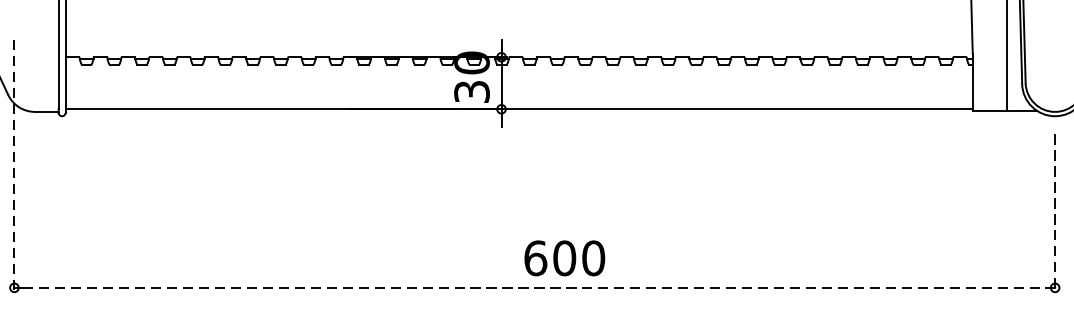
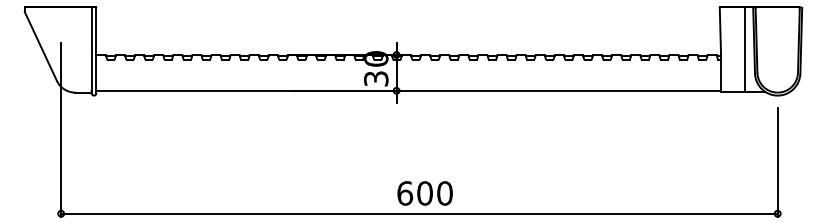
line: (14, 166) -> (61, 130), dashed -> solid
line: (1054, 213) -> (777, 162), dashed -> solid
text: (563, 258) -> (424, 193), moved
line: (534, 287) -> (419, 213), dashed -> solid

